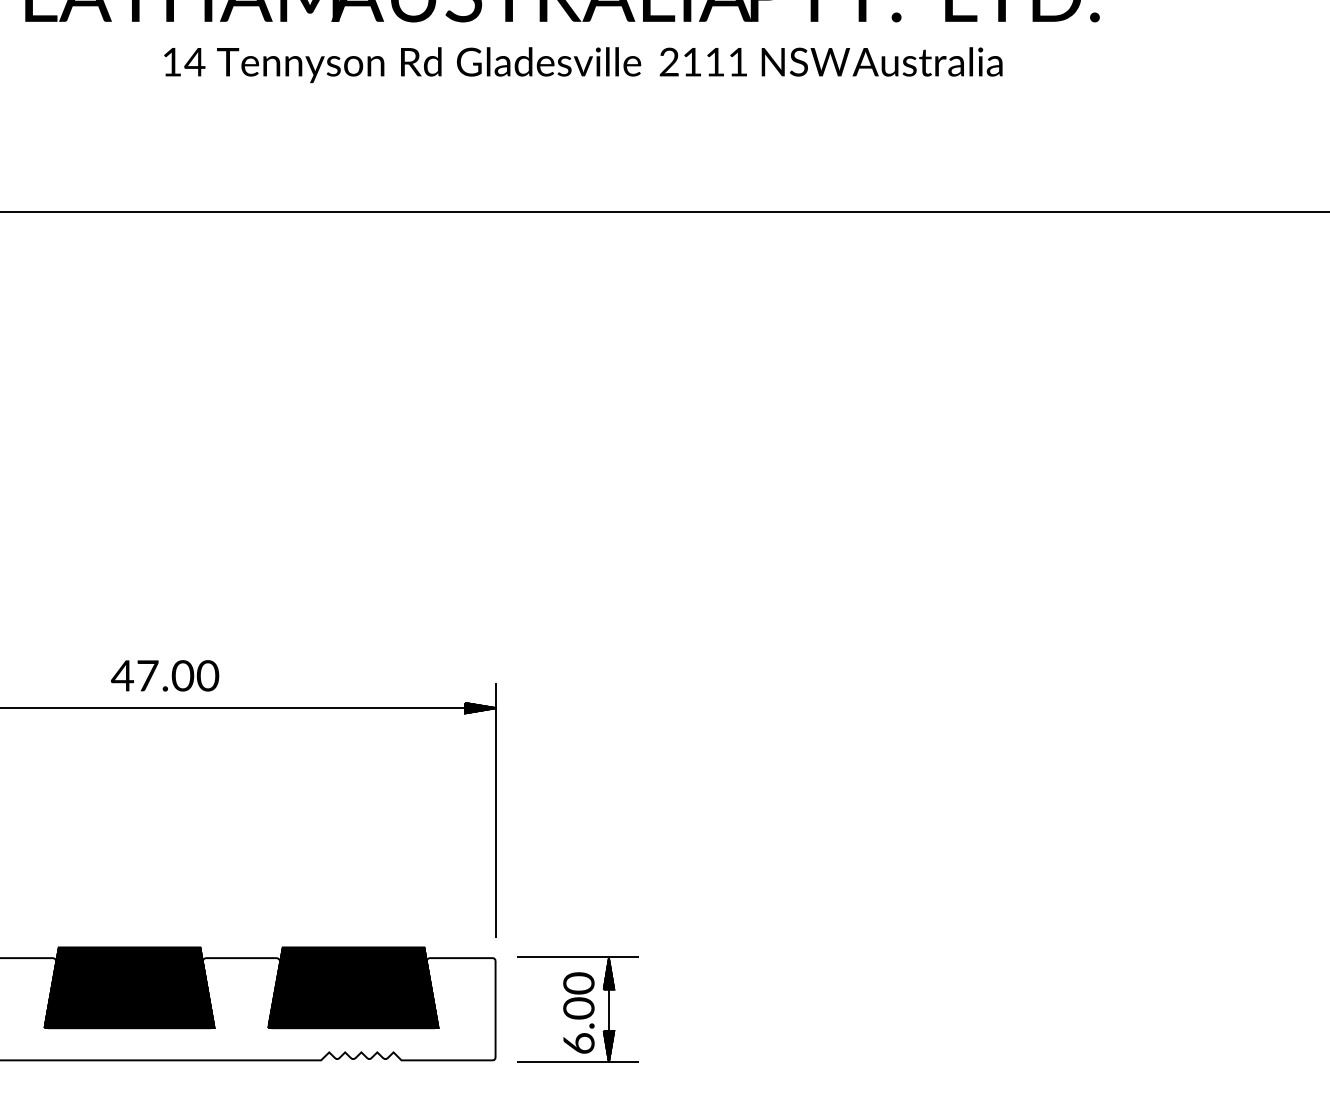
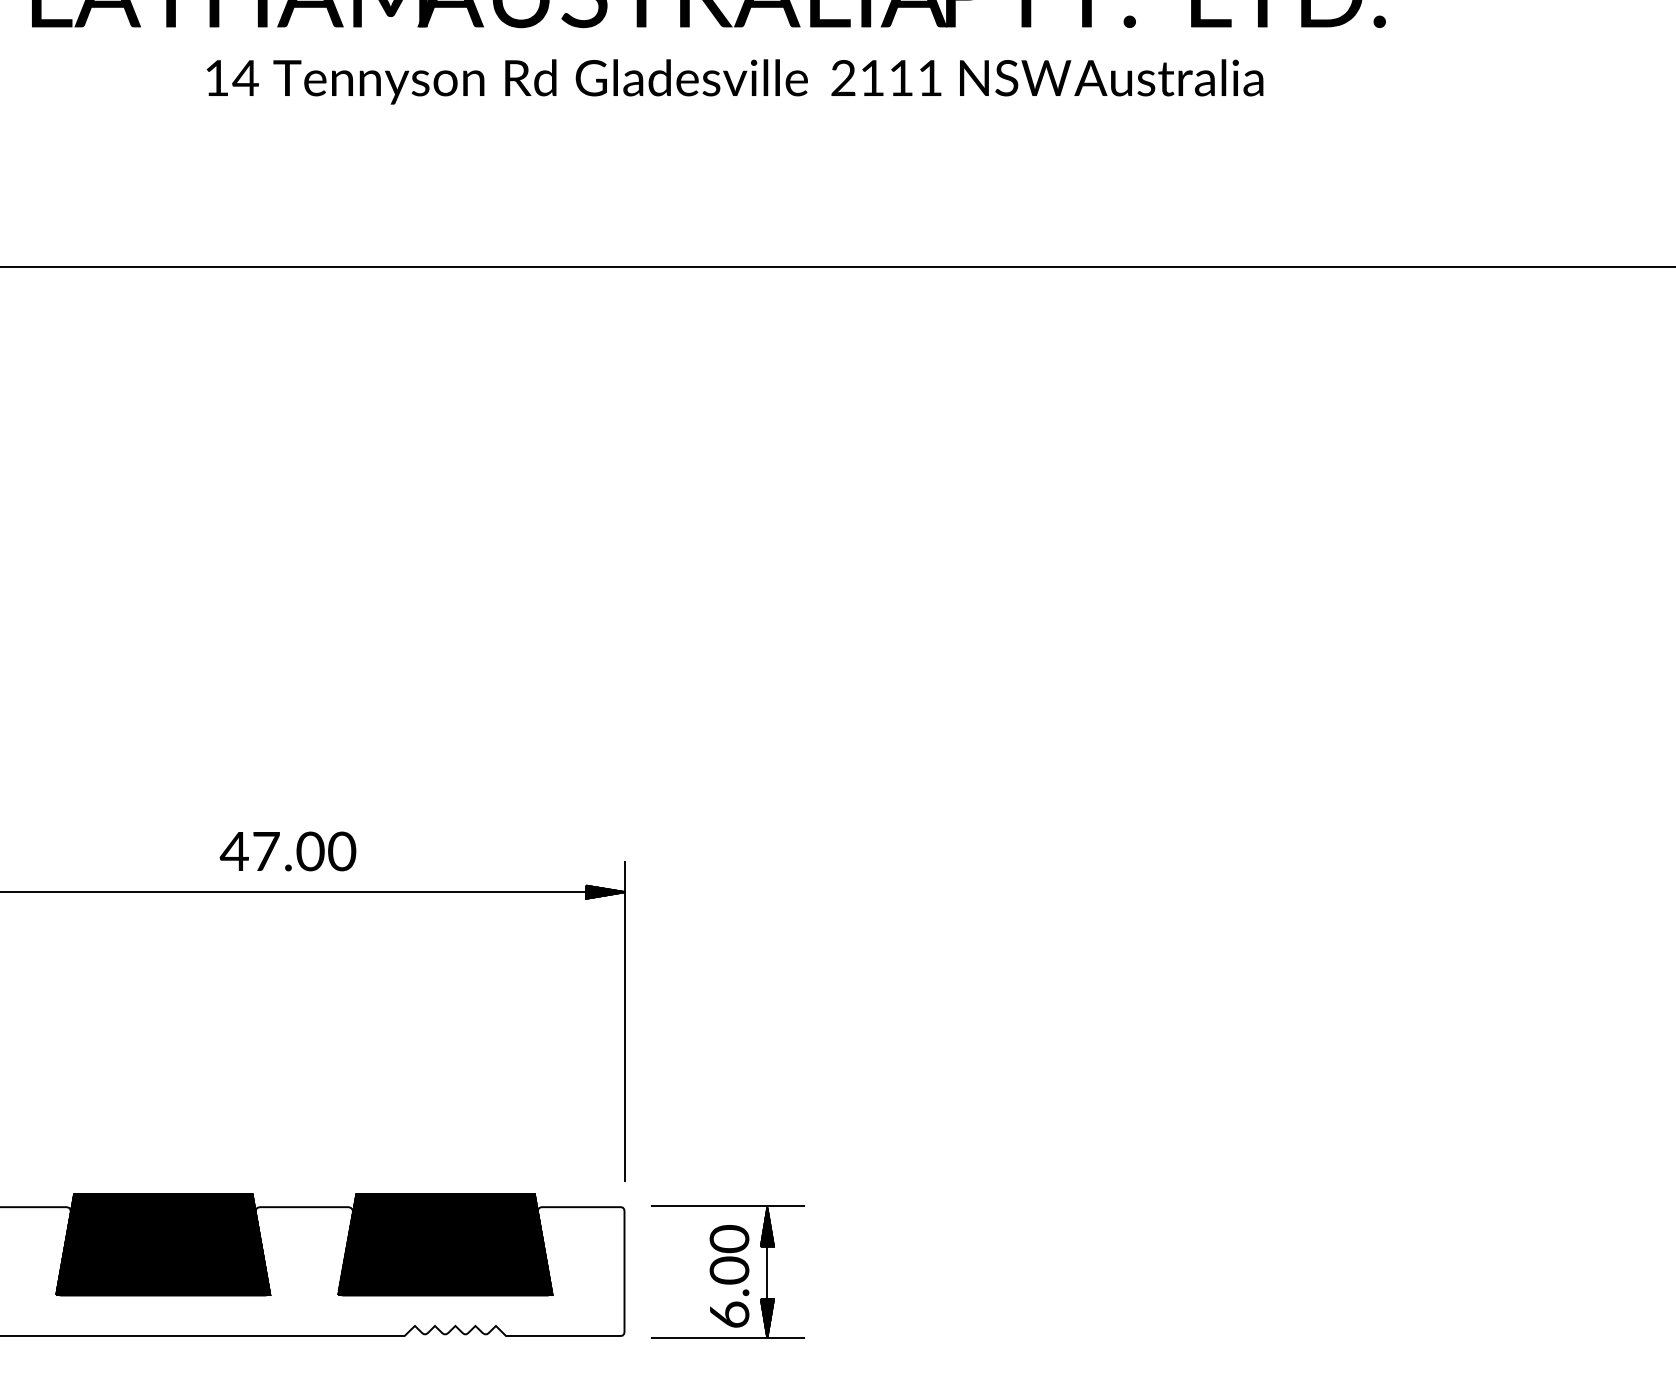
text: (164, 675) -> (287, 851), moved

